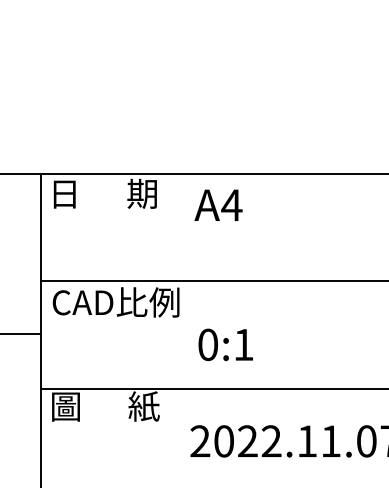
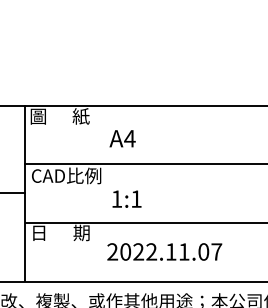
text: (103, 193) -> (59, 116), 日      期 -> 圖      紙
text: (218, 204) -> (122, 138), moved
text: (207, 343) -> (116, 198), 0:1 -> 1:1
text: (105, 405) -> (60, 232), 圖      紙 -> 日      期

